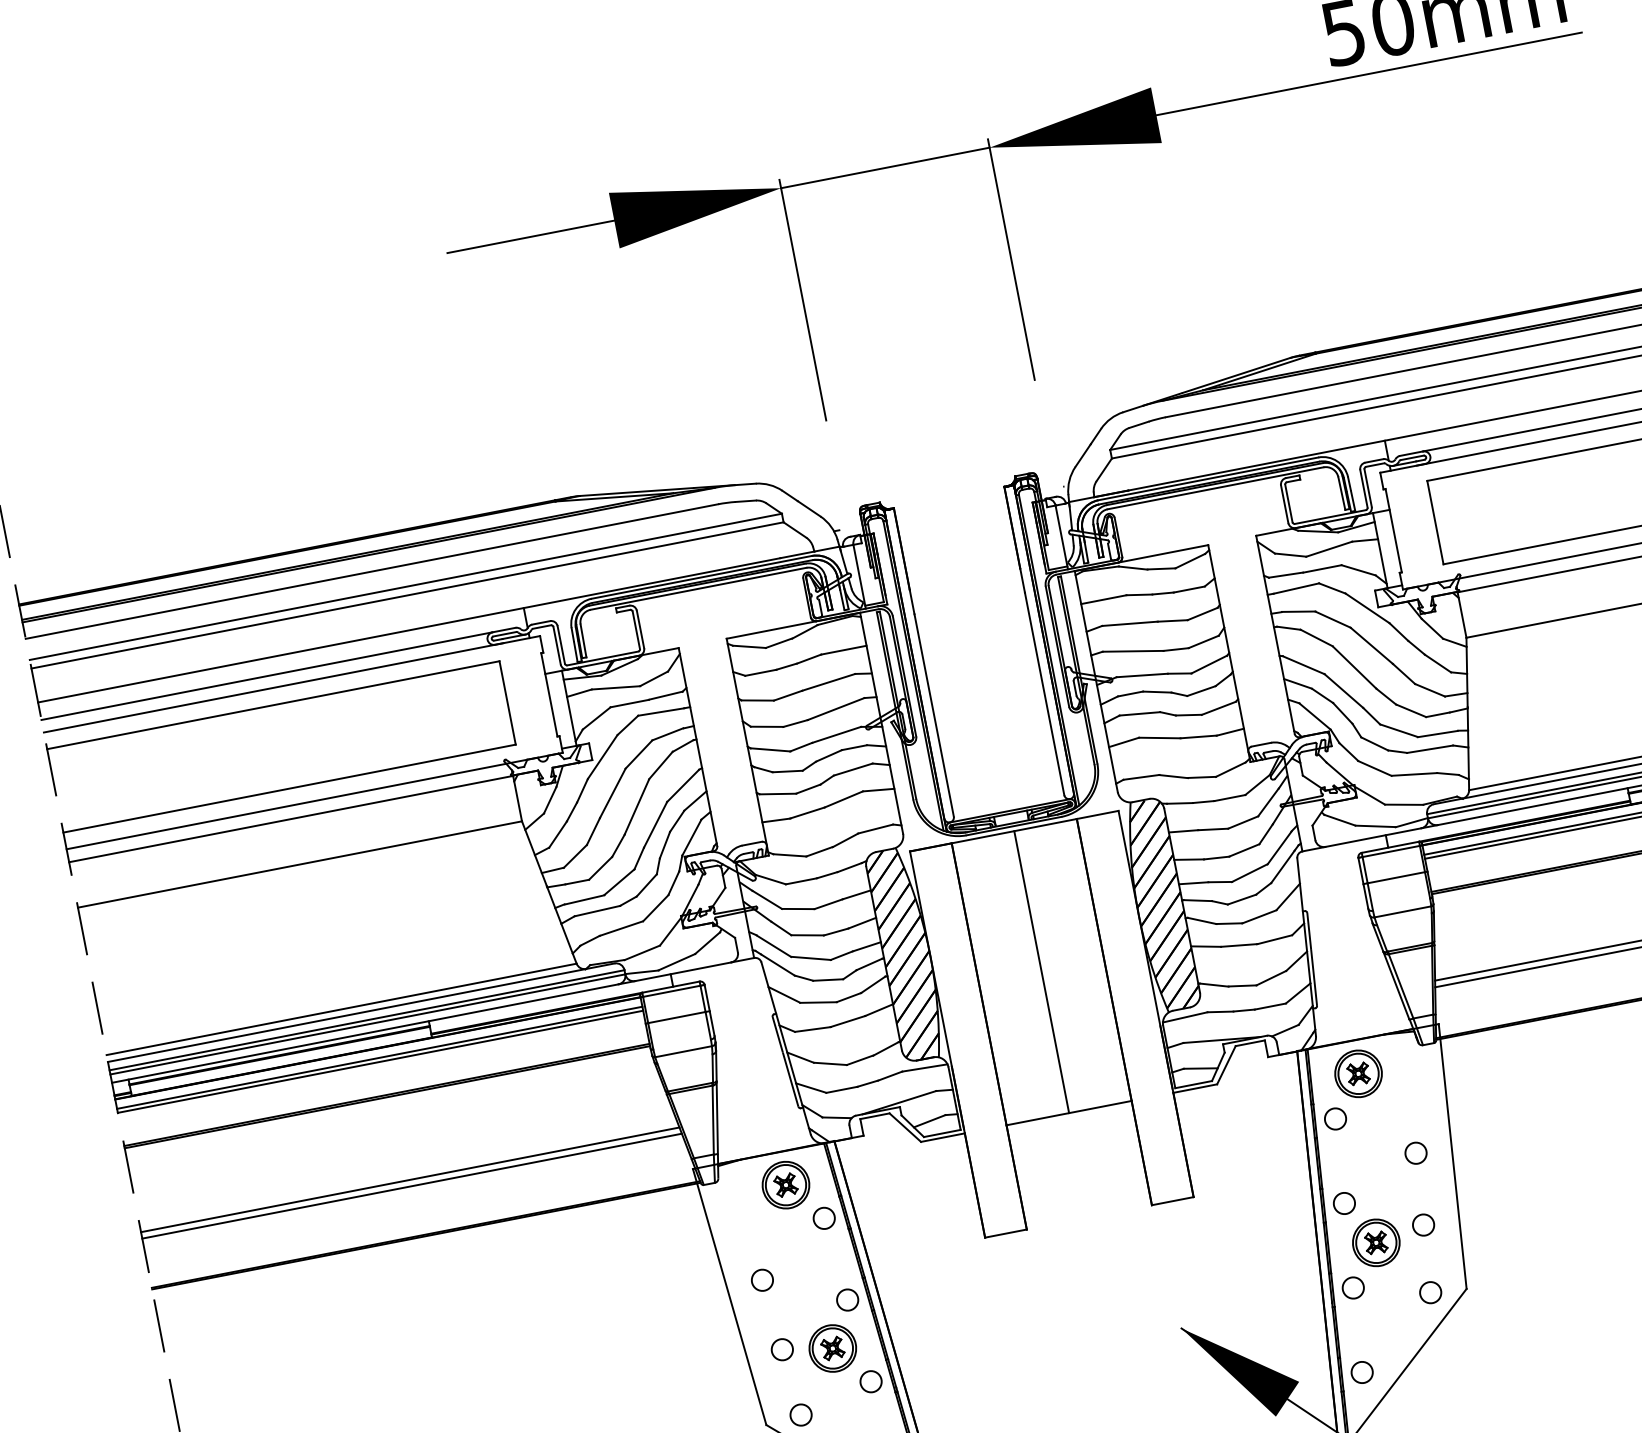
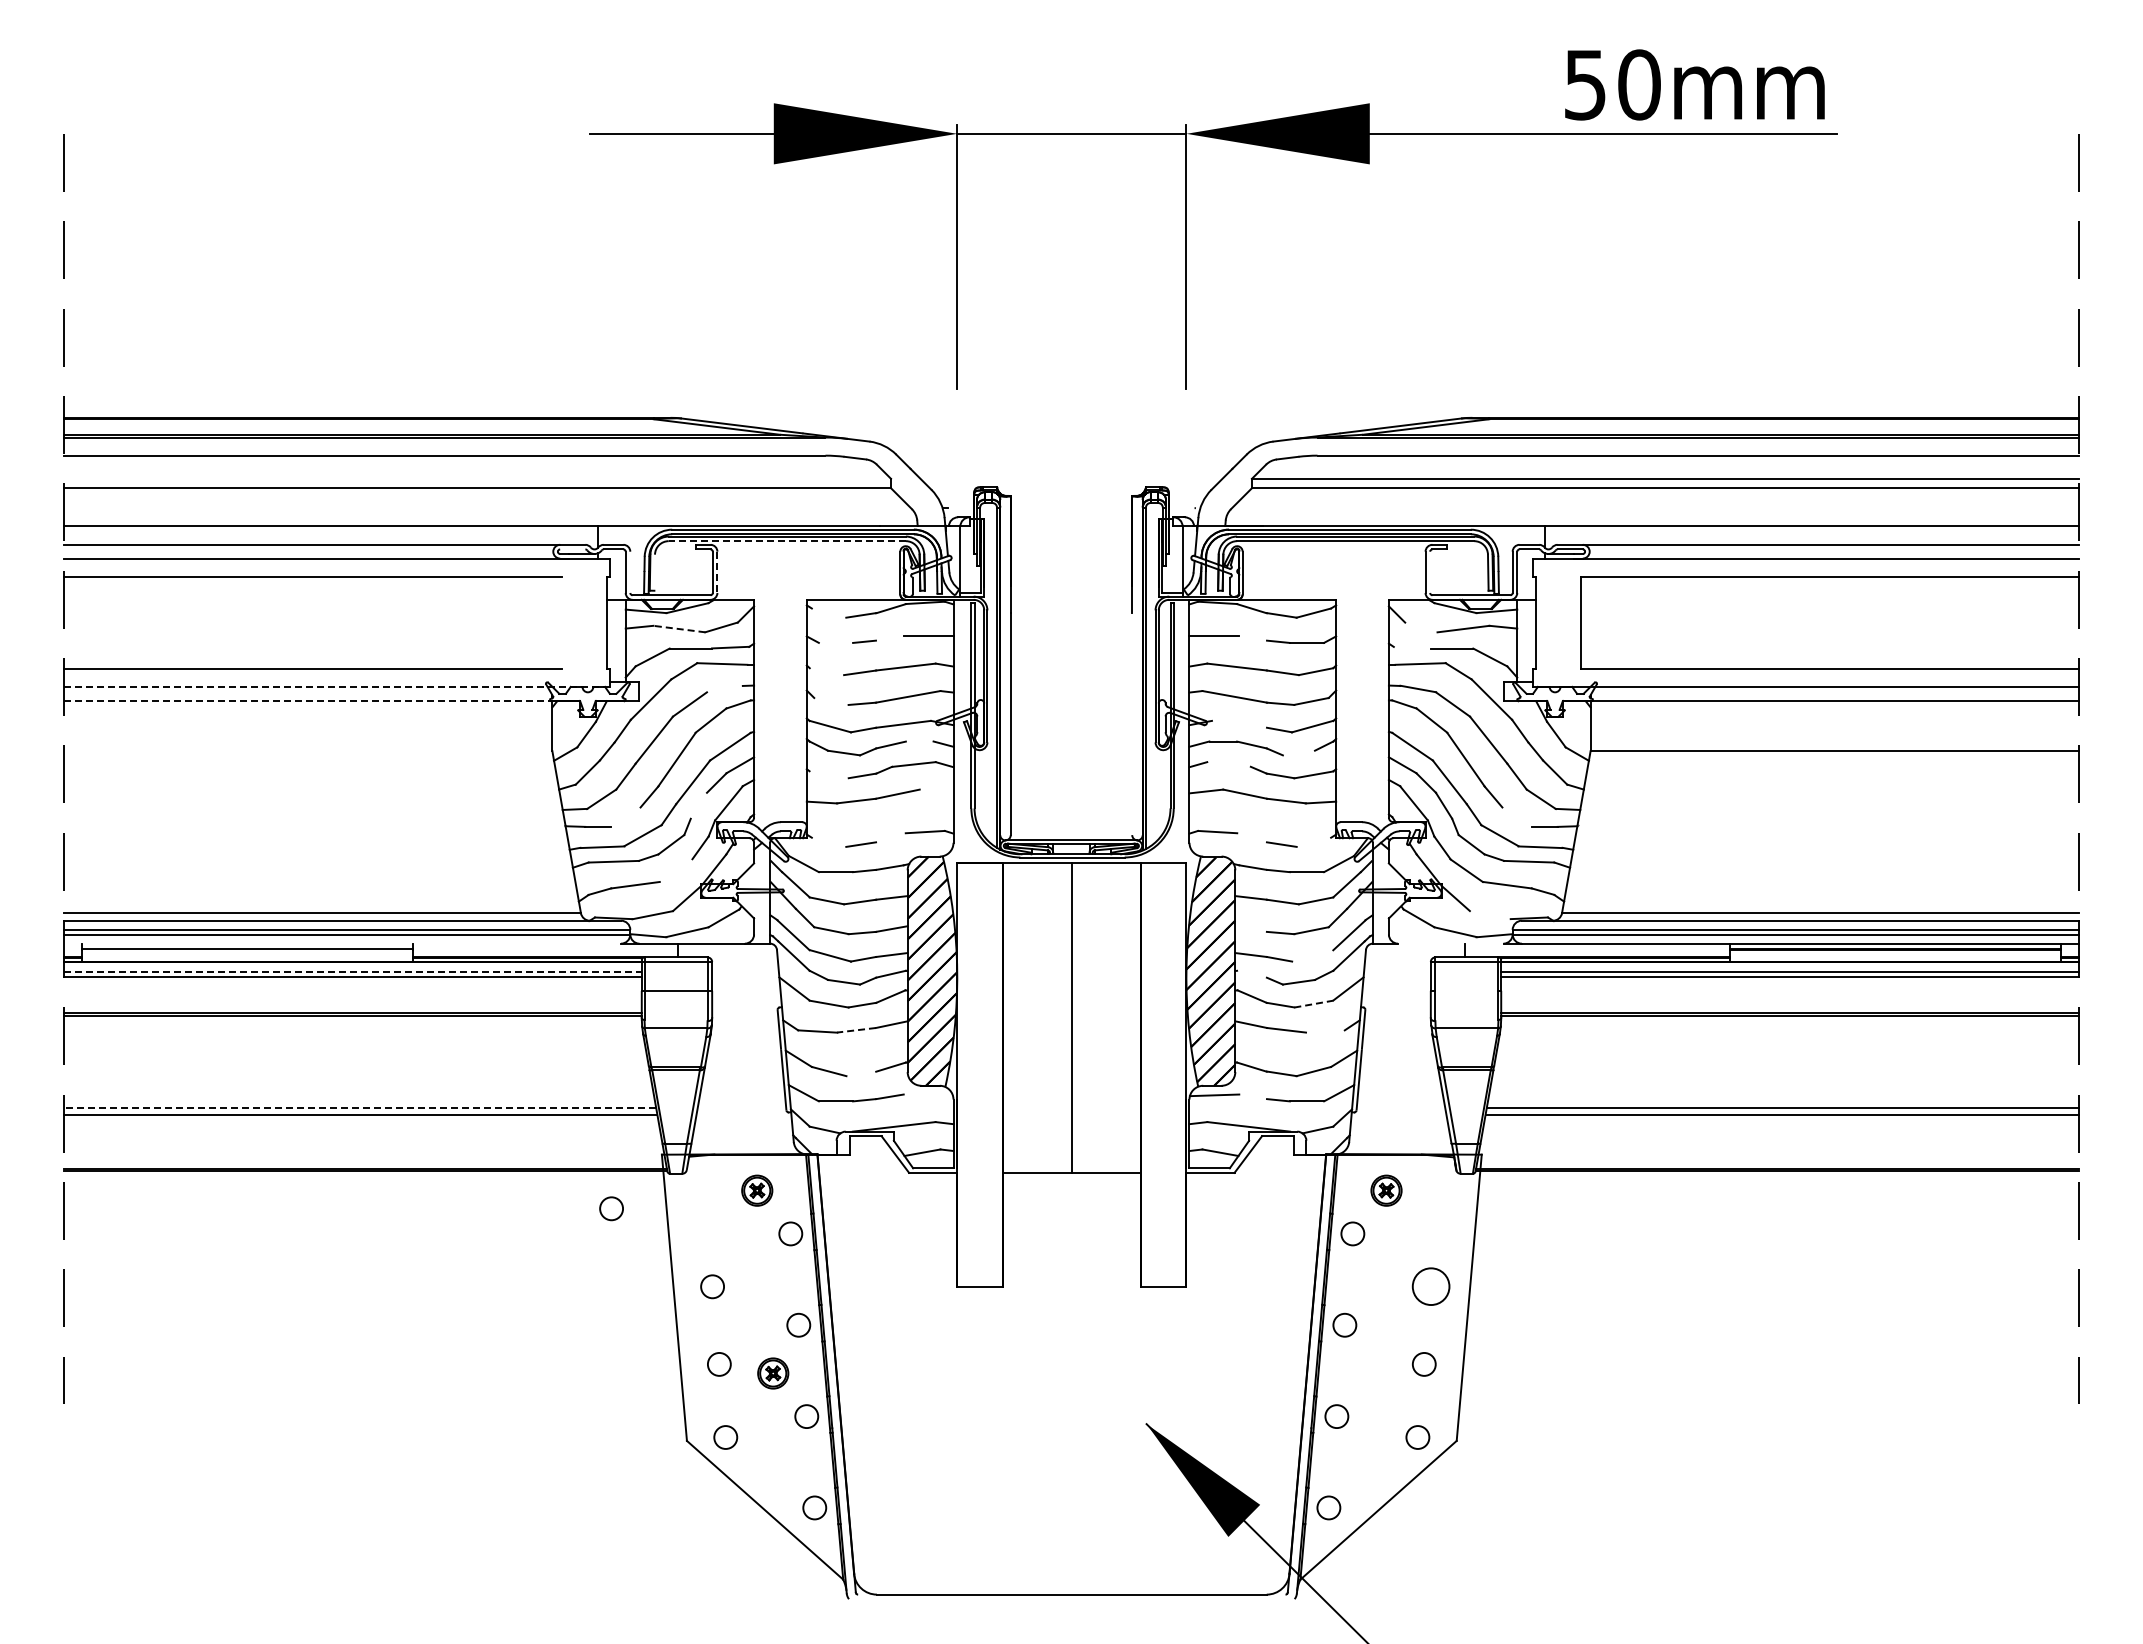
line: (1289, 502) -> (1430, 571), removed
line: (1290, 555) -> (1421, 627), removed
line: (1285, 575) -> (1411, 647), removed
line: (405, 586) -> (477, 478), removed
line: (698, 589) -> (787, 541), solid -> dashed
line: (1138, 595) -> (1252, 638), removed
line: (640, 629) -> (717, 572), solid -> dashed
line: (504, 634) -> (572, 549), removed
line: (583, 640) -> (654, 572), removed
line: (561, 644) -> (630, 571), removed
line: (749, 646) -> (829, 612), removed
line: (808, 659) -> (889, 638), removed
line: (760, 672) -> (835, 642), removed
line: (1141, 674) -> (1238, 723), removed
line: (616, 688) -> (679, 629), solid -> dashed
line: (1200, 690) -> (1298, 752), removed
line: (1044, 693) -> (1132, 723), removed
line: (757, 700) -> (826, 671), removed
line: (507, 702) -> (561, 622), removed
line: (1410, 710) -> (1516, 816), removed
line: (1139, 713) -> (1228, 764), removed
line: (767, 726) -> (831, 701), removed
line: (667, 733) -> (724, 688), removed
line: (854, 747) -> (919, 741), removed
line: (1230, 768) -> (1313, 841), removed
line: (1173, 776) -> (1251, 837), removed
line: (878, 790) -> (936, 791), removed
line: (777, 793) -> (828, 774), removed
line: (314, 800) -> (336, 686), solid -> dashed
line: (1404, 804) -> (1490, 915), removed
line: (291, 819) -> (308, 701), solid -> dashed
line: (1373, 837) -> (1450, 943), removed
line: (844, 840) -> (890, 837), removed
line: (664, 844) -> (698, 805), removed
line: (790, 854) -> (829, 841), removed
line: (1189, 859) -> (1251, 928), removed
line: (300, 864) -> (308, 751), removed
line: (600, 867) -> (625, 816), removed
line: (1249, 872) -> (1312, 955), removed
line: (1395, 877) -> (1466, 990), removed
line: (1197, 900) -> (1251, 973), removed
line: (656, 907) -> (676, 870), removed
line: (1259, 917) -> (1313, 1004), solid -> dashed
line: (1273, 939) -> (1324, 1031), removed
line: (1219, 1011) -> (1252, 1096), removed
line: (848, 1021) -> (856, 1030), solid -> dashed
line: (365, 1033) -> (342, 943), removed
line: (279, 1055) -> (247, 949), removed
line: (380, 1057) -> (353, 972), solid -> dashed
line: (860, 1059) -> (861, 1073), removed
line: (925, 1068) -> (928, 1095), removed
part: (1358, 1073) -> (1386, 1190), size x0.6
circle: (1415, 1153) -> (1430, 1286), size x1.6
line: (410, 1179) -> (360, 1107), solid -> dashed
part: (786, 1184) -> (757, 1190), size x0.6
circle: (656, 1226) -> (611, 1208), added
part: (1376, 1242) -> (1370, 1373), removed
part: (833, 1348) -> (773, 1373), size x0.6

